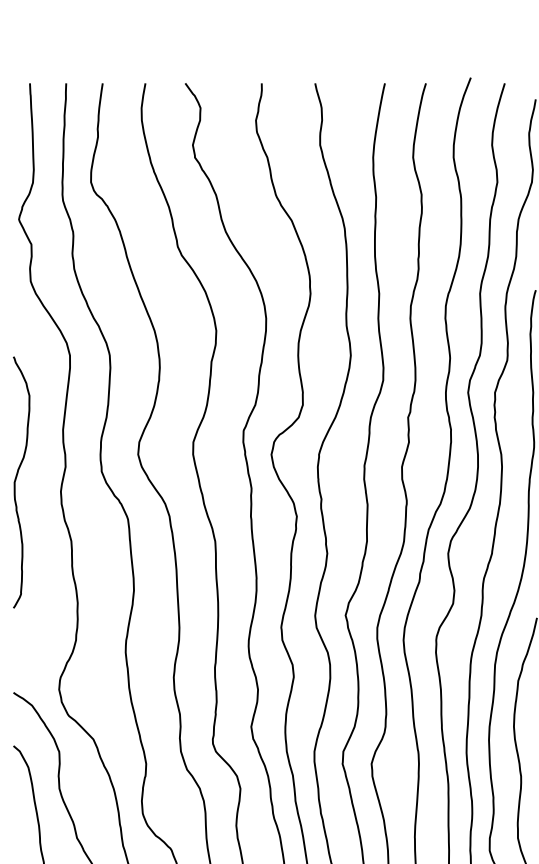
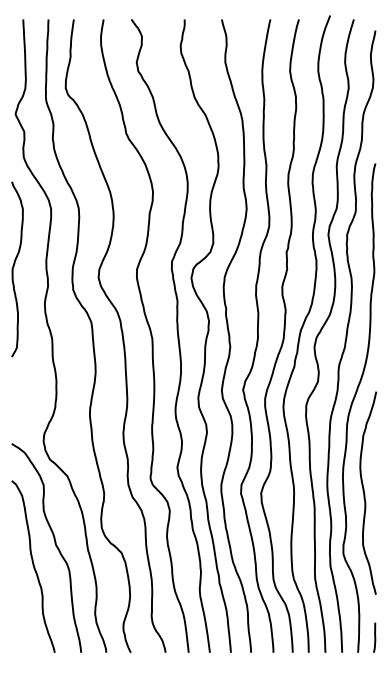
curve: (17, 479) -> (14, 267), moved

